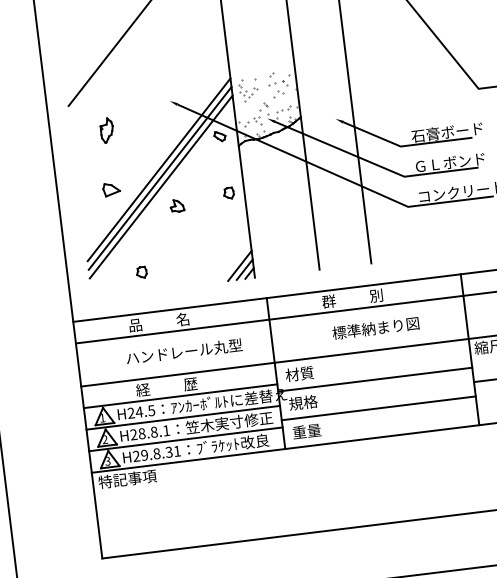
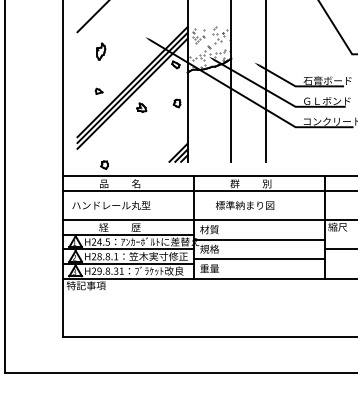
part: (110, 189) -> (98, 91), size x0.6
part: (141, 271) -> (104, 164), moved
text: (376, 328) -> (245, 205), moved
text: (184, 351) -> (111, 205), moved

